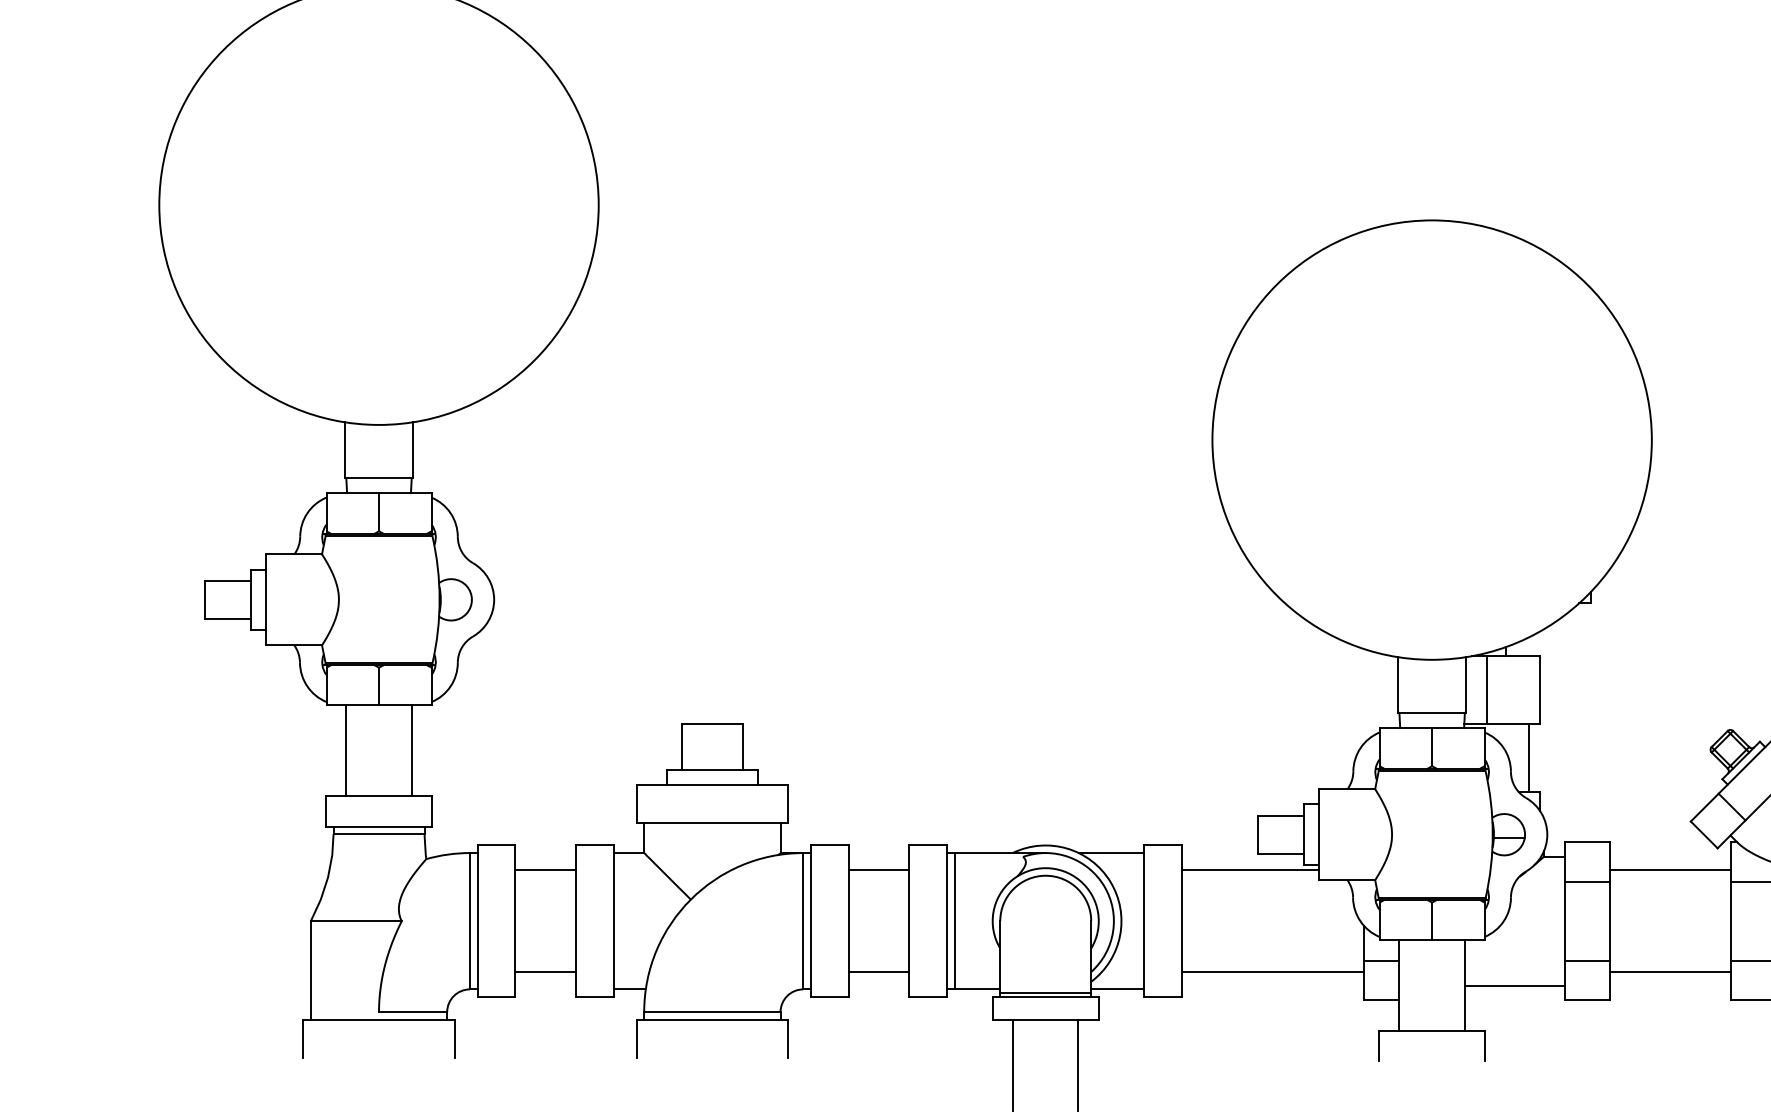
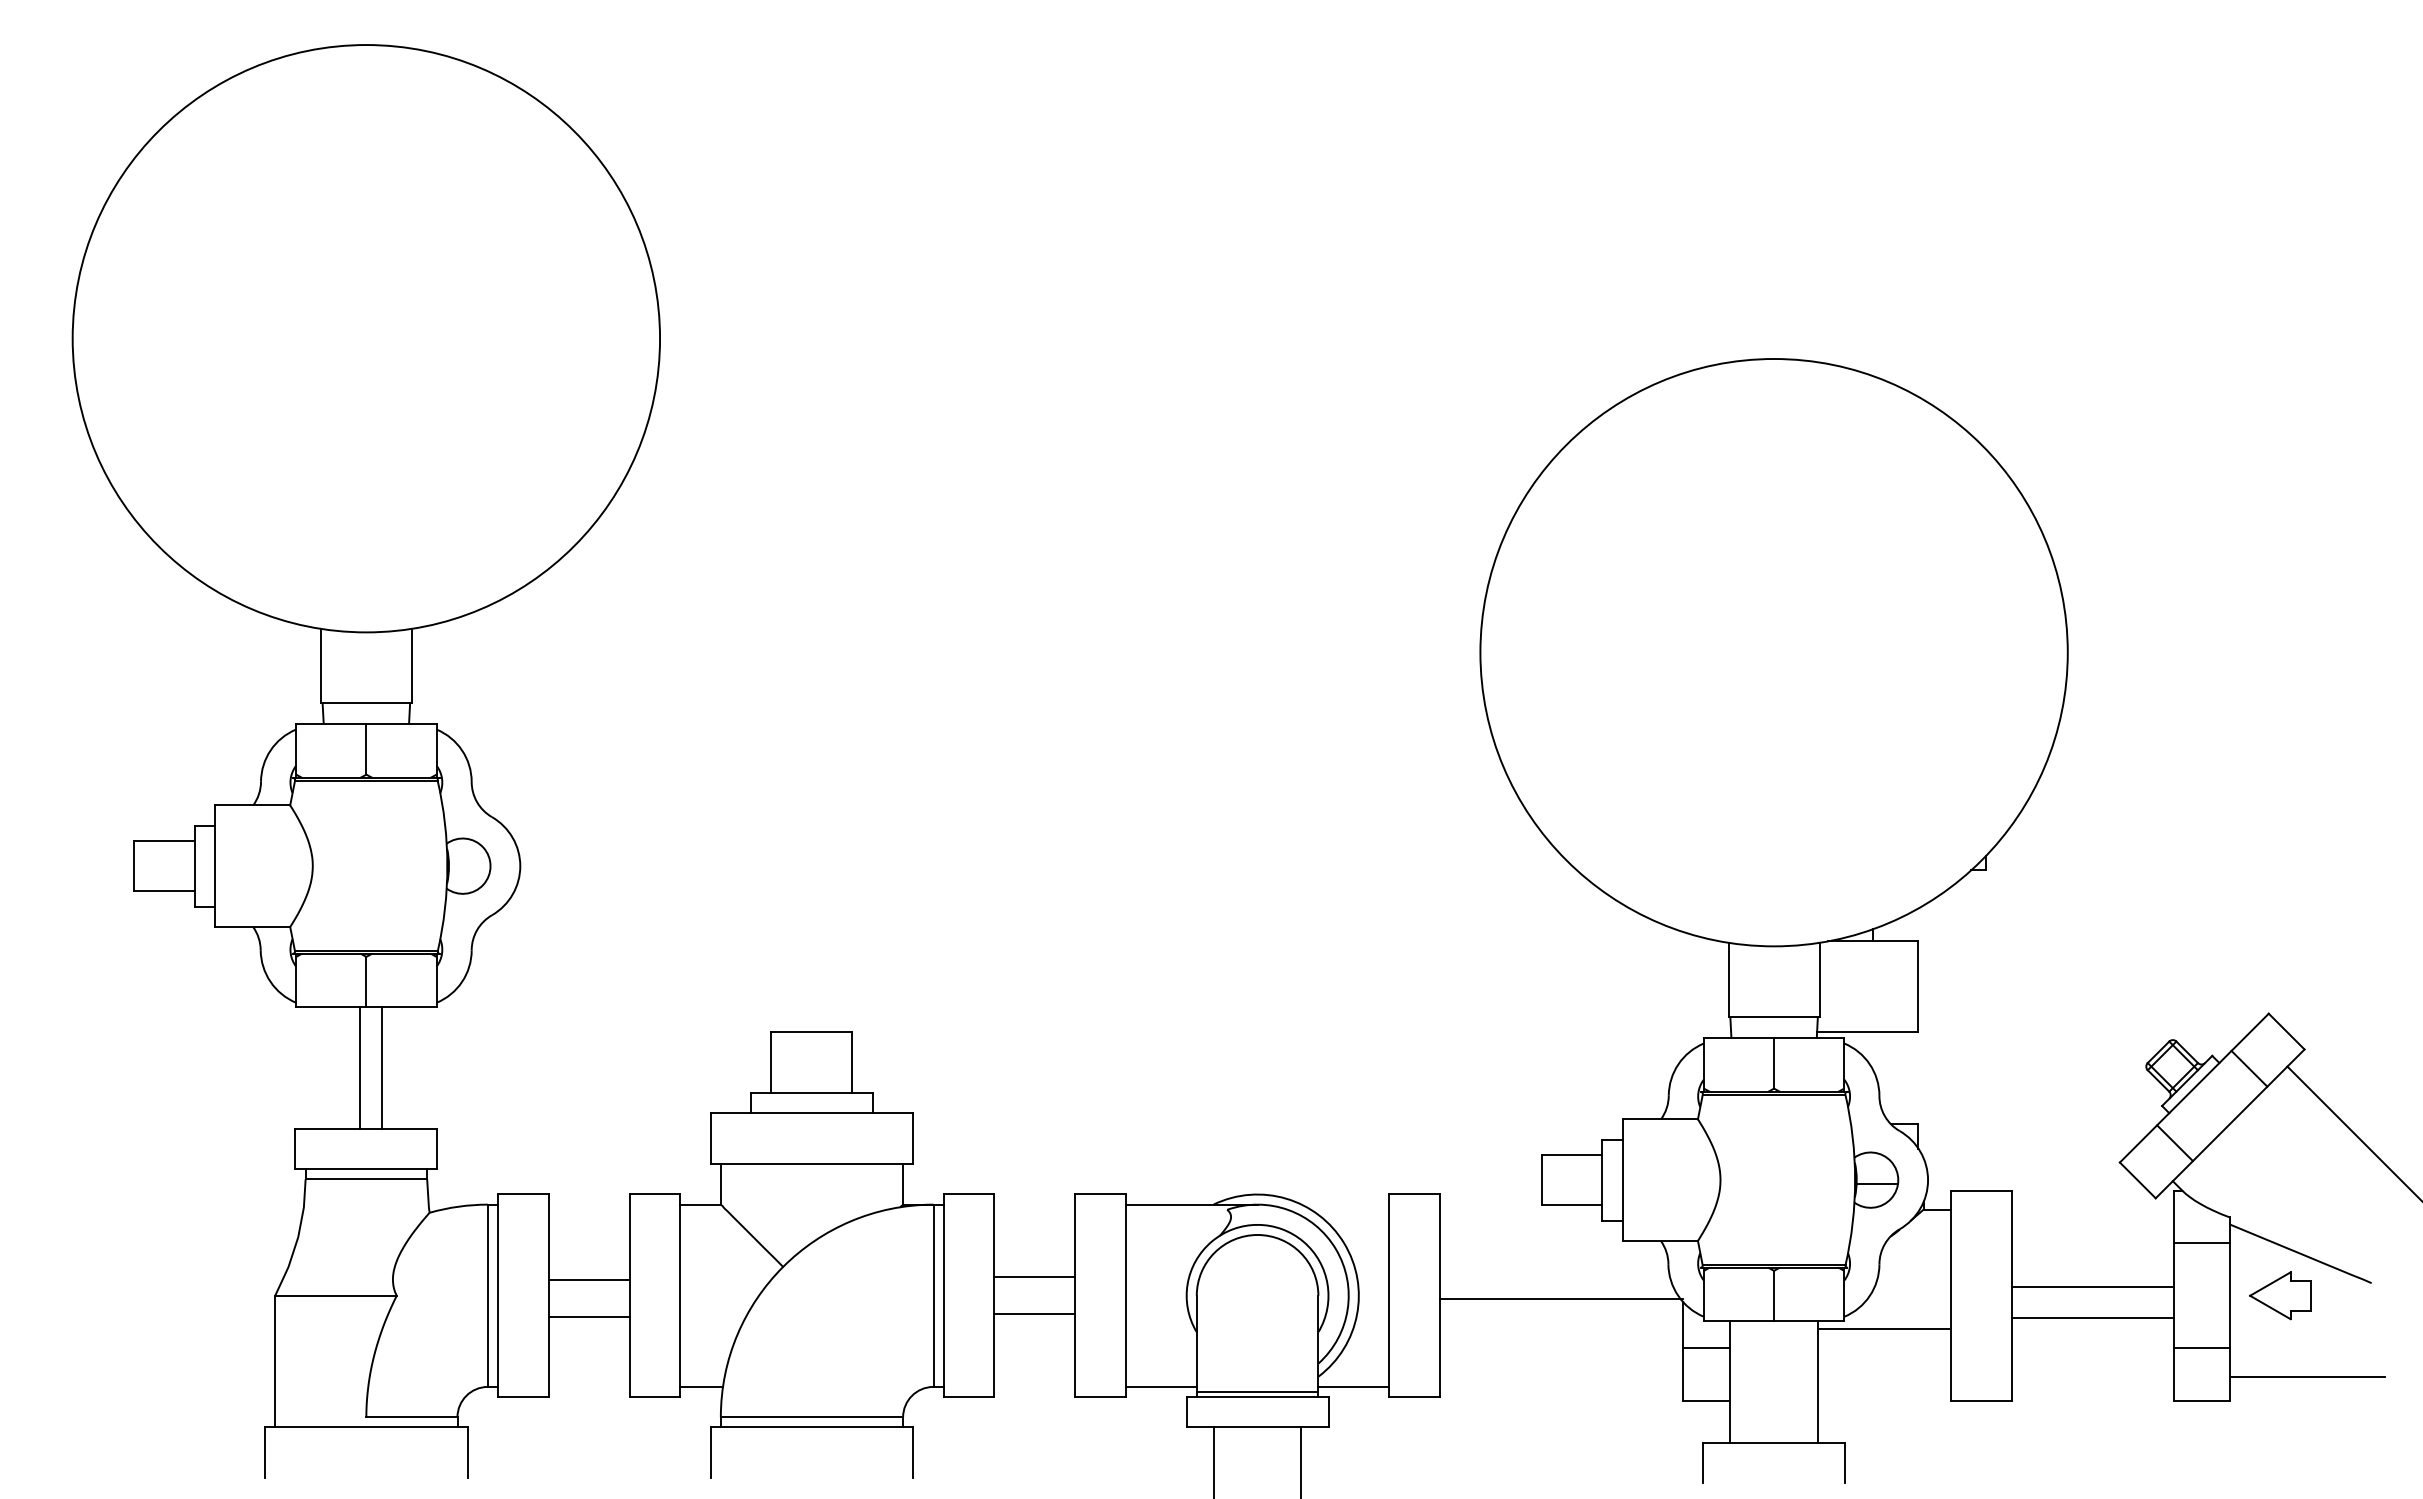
line: (1487, 689) -> (1847, 986), removed
line: (346, 750) -> (381, 1067), moved
line: (412, 750) -> (360, 1067), moved
line: (1528, 757) -> (1903, 1077), removed
line: (1111, 852) -> (1345, 1204), removed
line: (545, 870) -> (588, 1279), moved
line: (878, 870) -> (1034, 1313), moved
line: (1249, 870) -> (1530, 1227), removed
line: (1671, 870) -> (2093, 1317), moved
line: (1587, 882) -> (1981, 1243), removed
line: (955, 921) -> (1136, 1295), removed
line: (1587, 960) -> (1981, 1348), removed
line: (545, 971) -> (588, 1316), moved
line: (878, 971) -> (1034, 1276), moved
line: (1272, 971) -> (1560, 1298), moved
line: (1671, 971) -> (2093, 1286), moved
line: (1514, 985) -> (1884, 1328), moved

